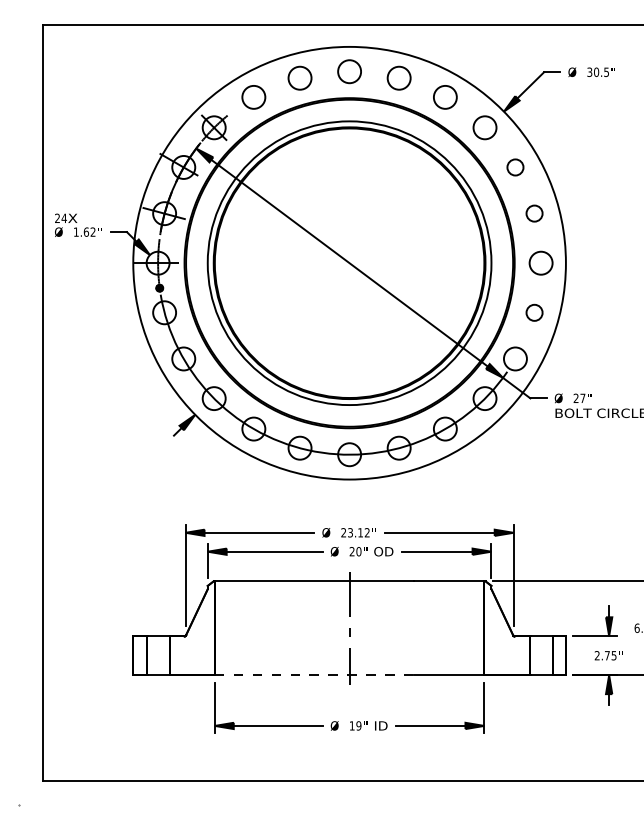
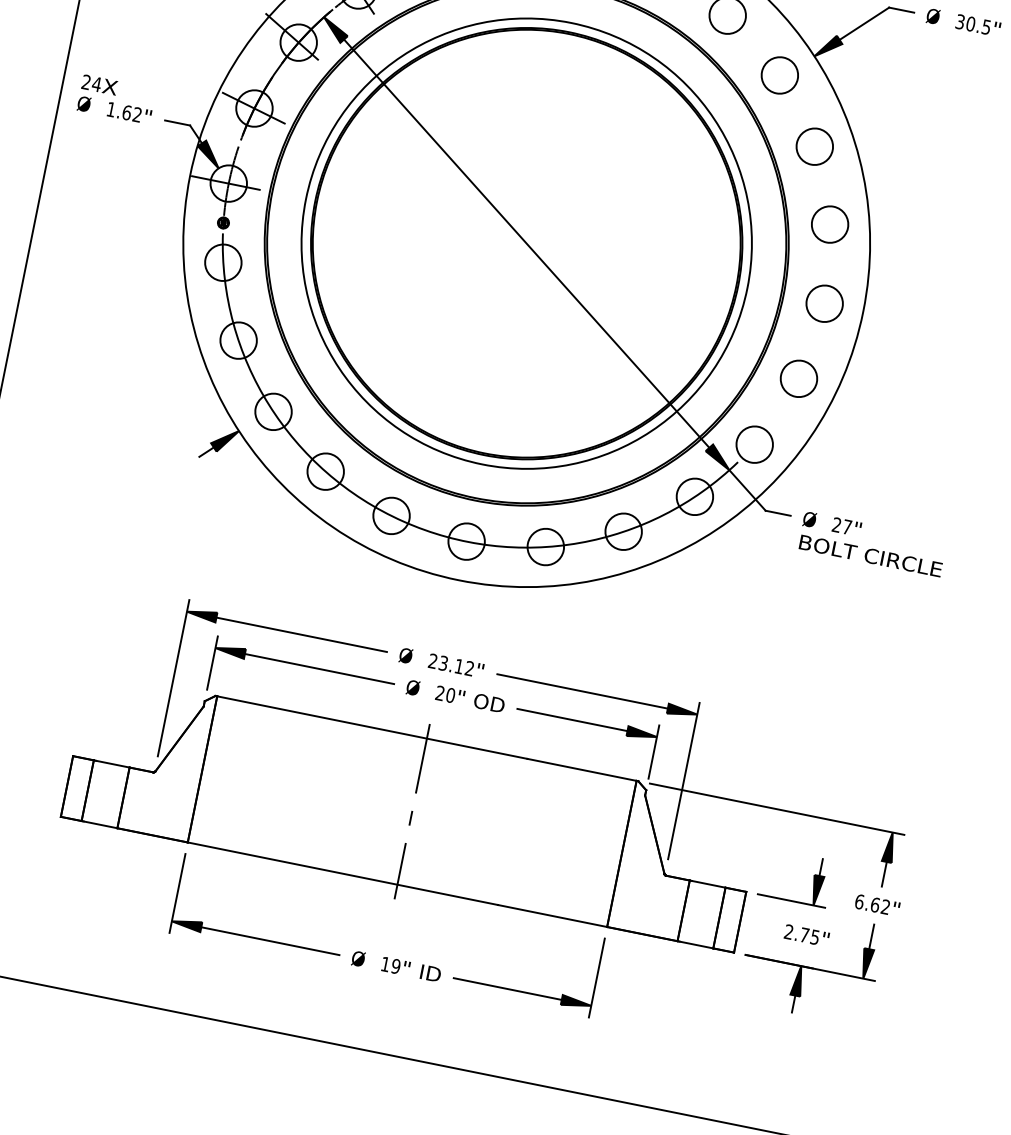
circle: (515, 167) -> (814, 146), size x1.43
circle: (534, 213) -> (829, 224), size x1.43
circle: (534, 312) -> (798, 378), size x1.43
line: (314, 675) -> (342, 874), dashed -> solid

